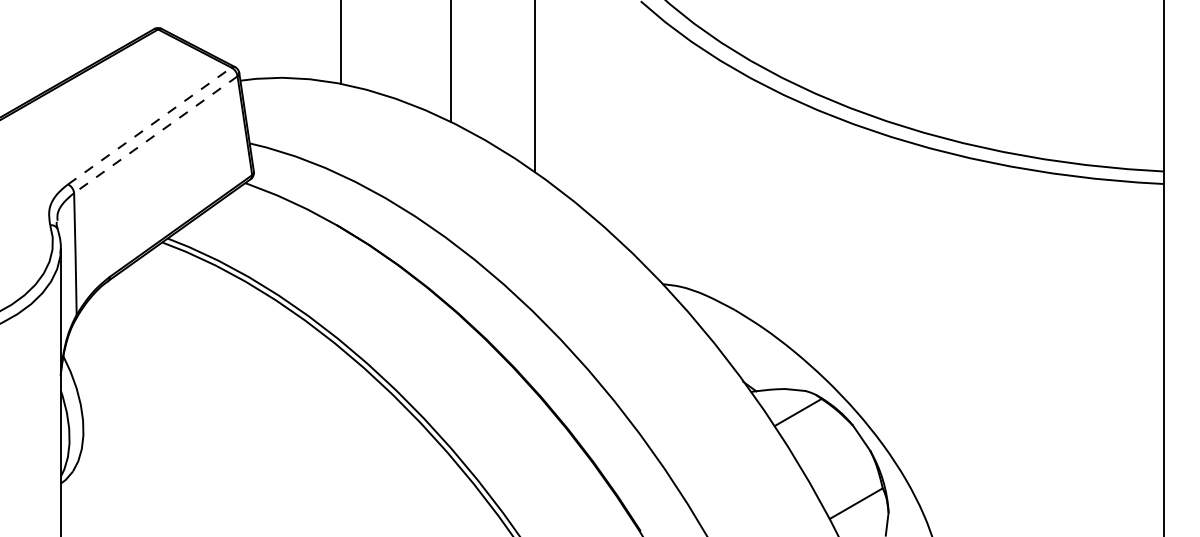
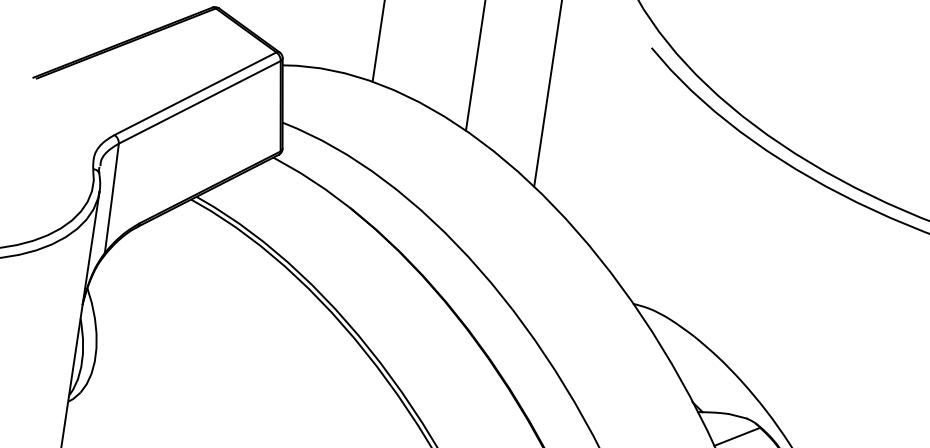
line: (150, 125) -> (196, 93), dashed -> solid
line: (155, 135) -> (199, 102), dashed -> solid

